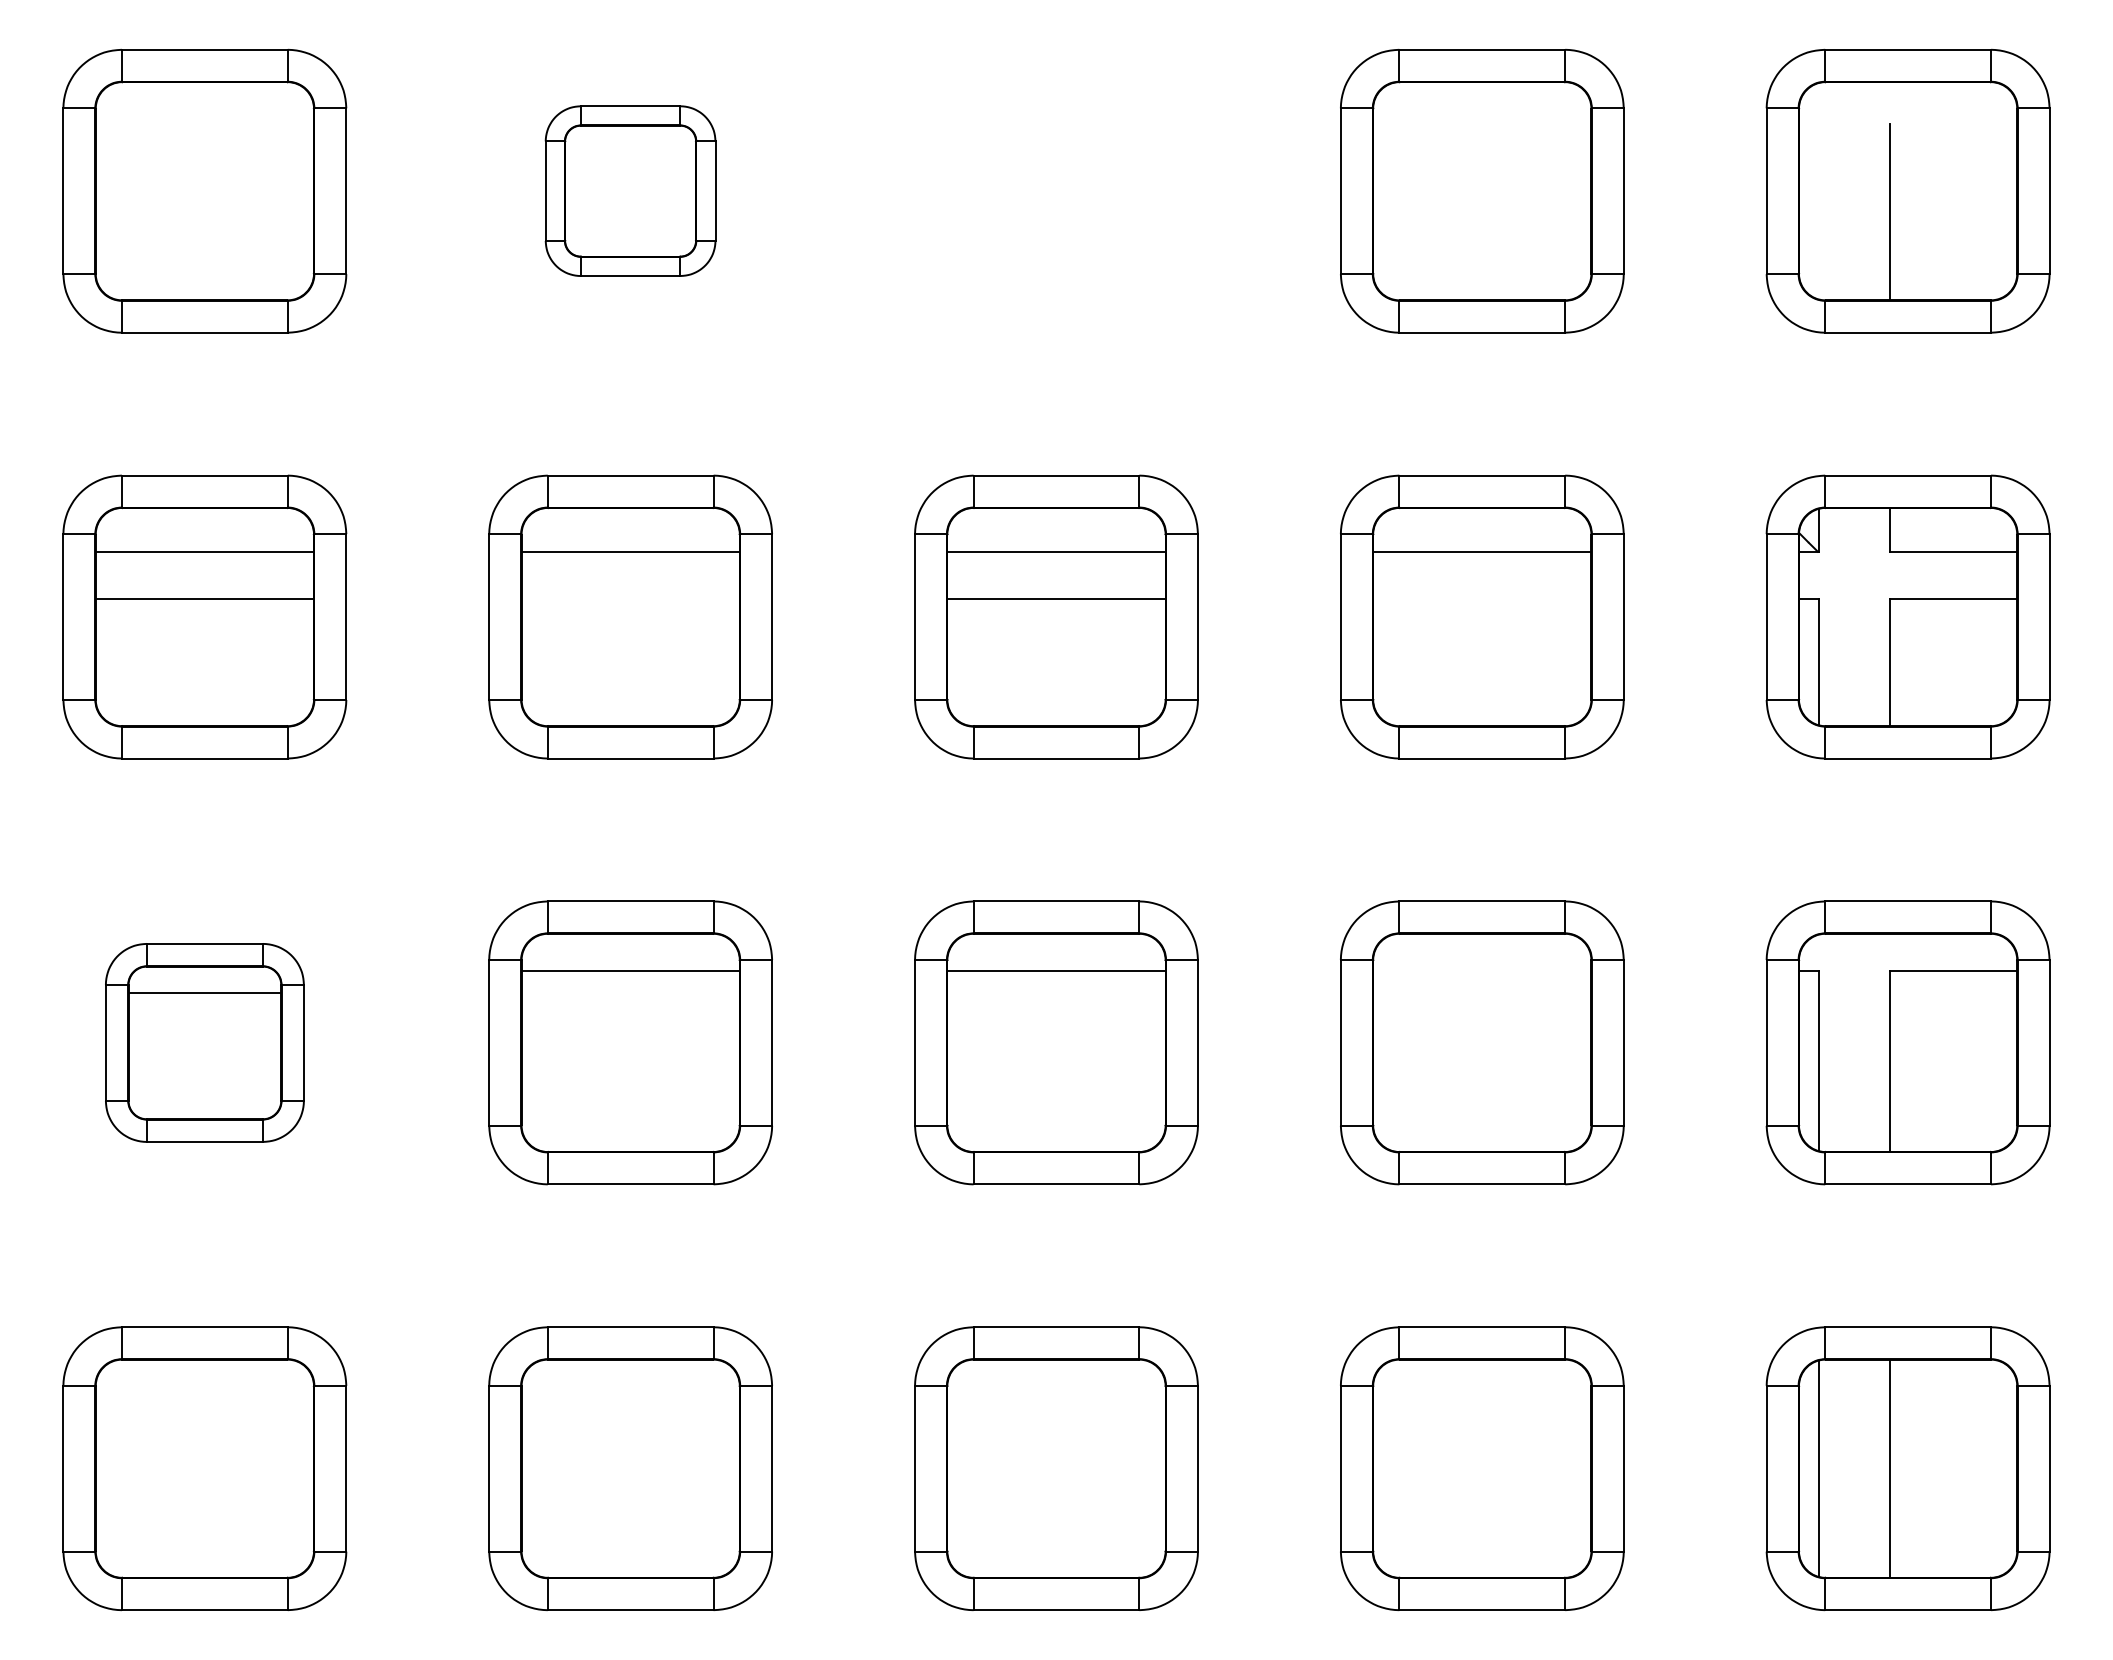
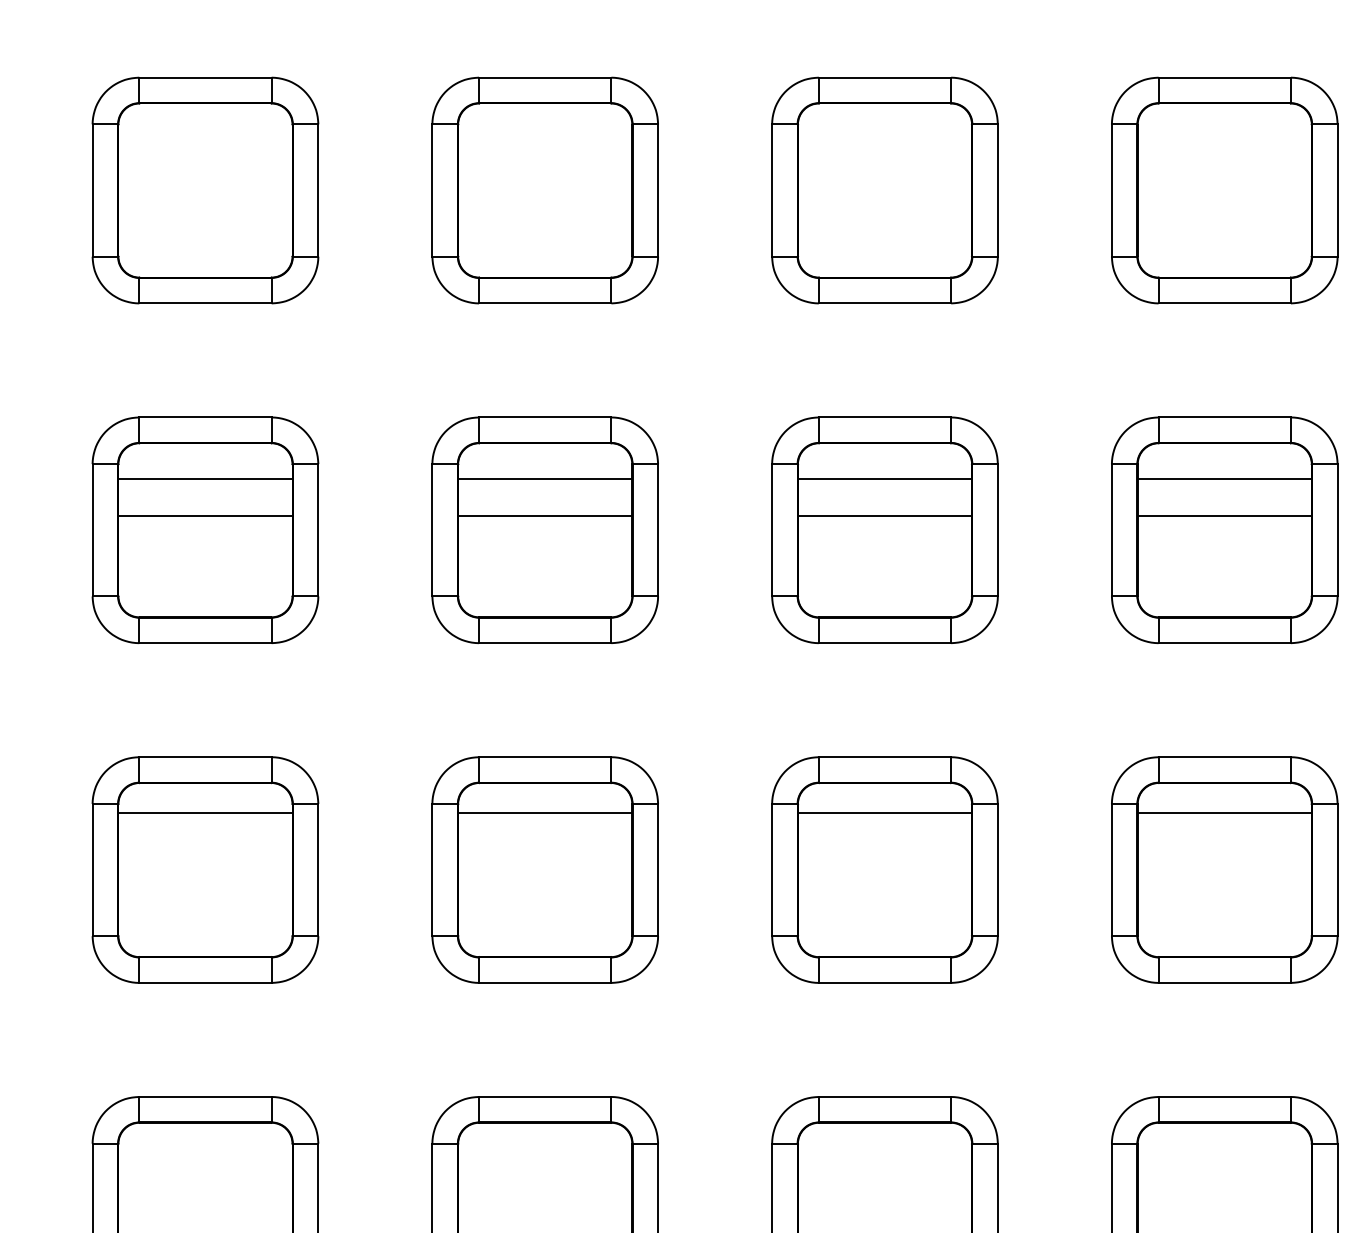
part: (630, 190) -> (545, 189), size x1.67
part: (1056, 190) -> (885, 189), added
line: (630, 598) -> (545, 515), added
line: (1482, 598) -> (1224, 515), added
line: (1482, 971) -> (1224, 813), added
part: (204, 1042) -> (205, 869), size x1.43

